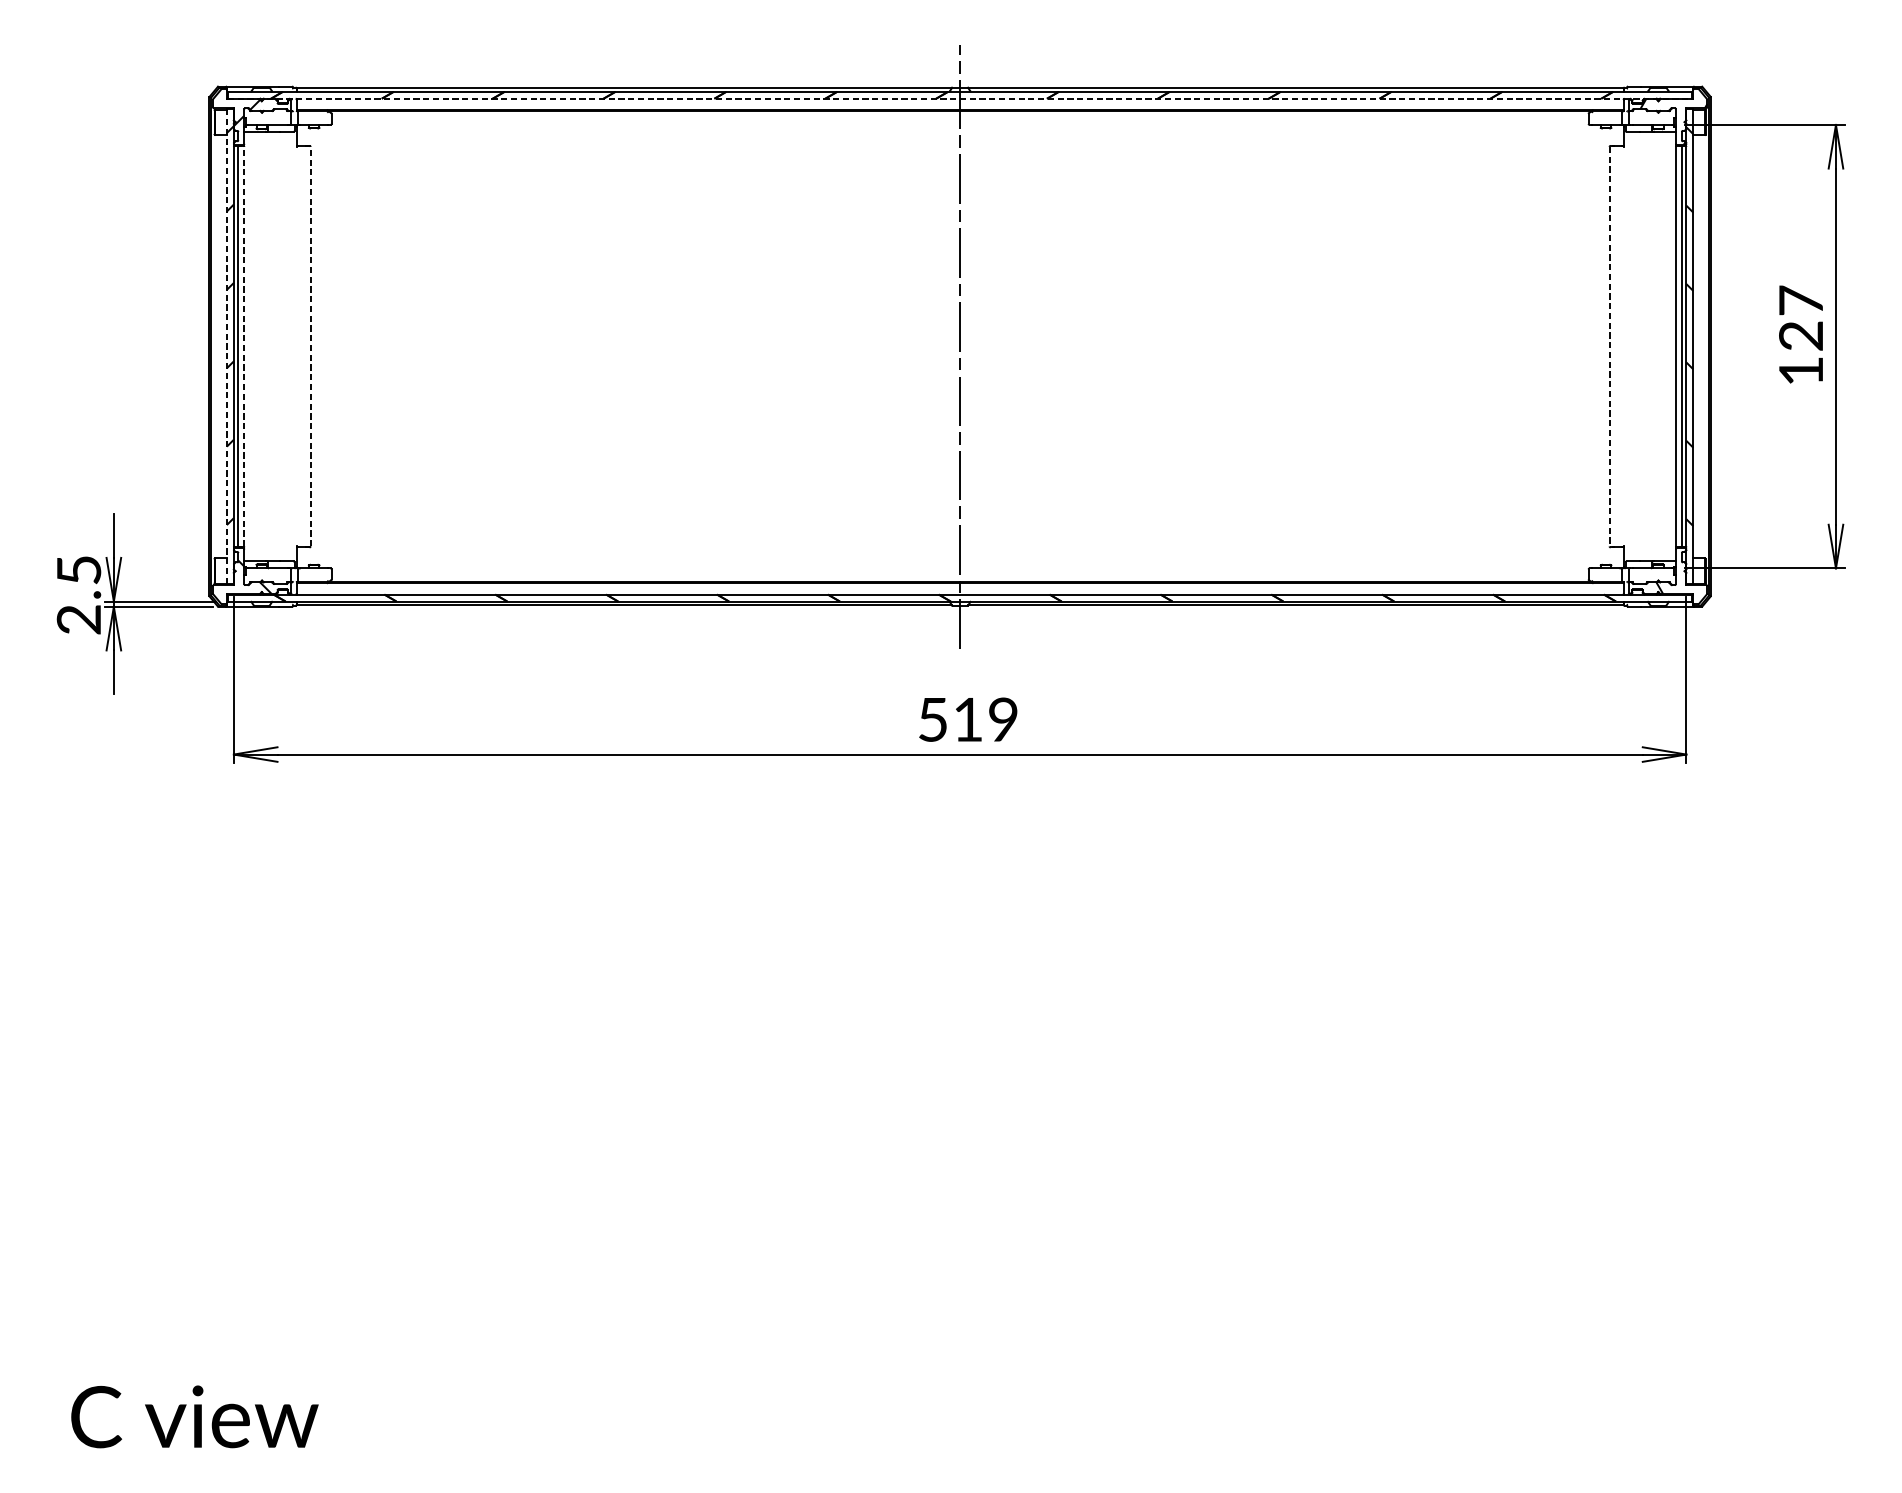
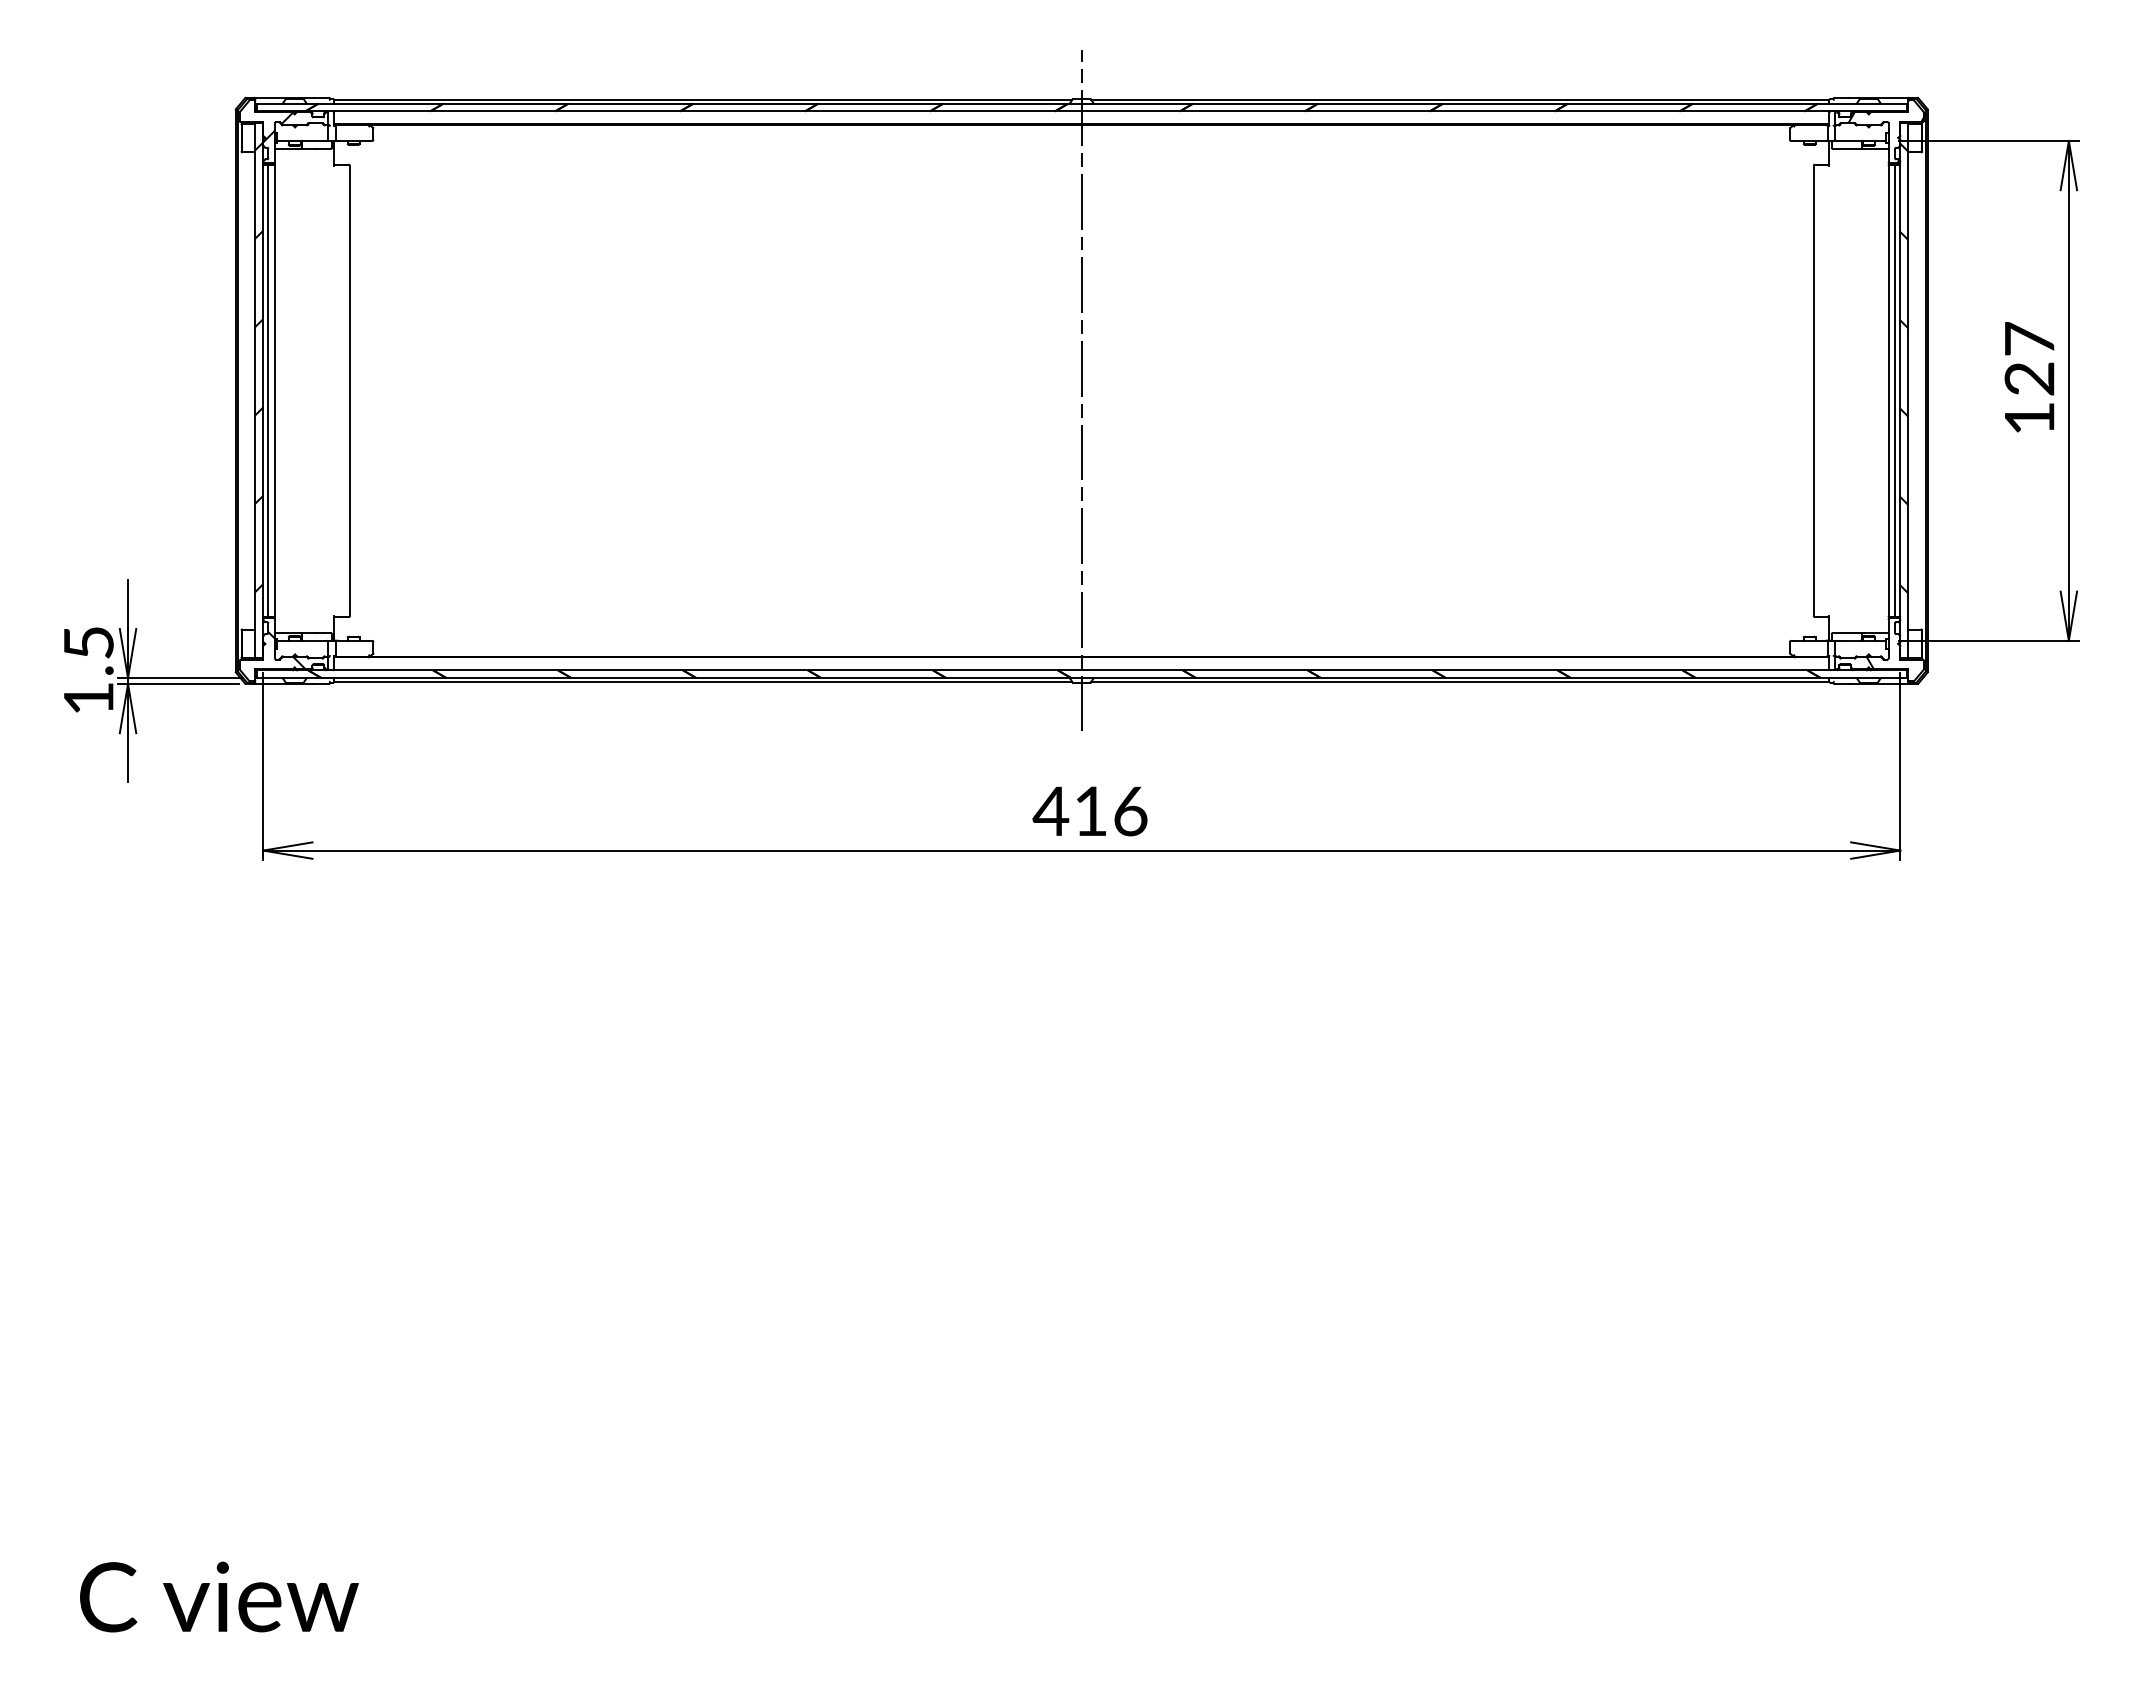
line: (960, 98) -> (1082, 111), dashed -> solid
line: (226, 346) -> (255, 390), dashed -> solid
line: (244, 346) -> (275, 390), dashed -> solid
line: (310, 346) -> (349, 390), dashed -> solid
line: (1609, 347) -> (1813, 391), dashed -> solid
text: (78, 619) -> (88, 698), 2.5 -> 1.5
text: (966, 719) -> (1089, 811), 519 -> 416

